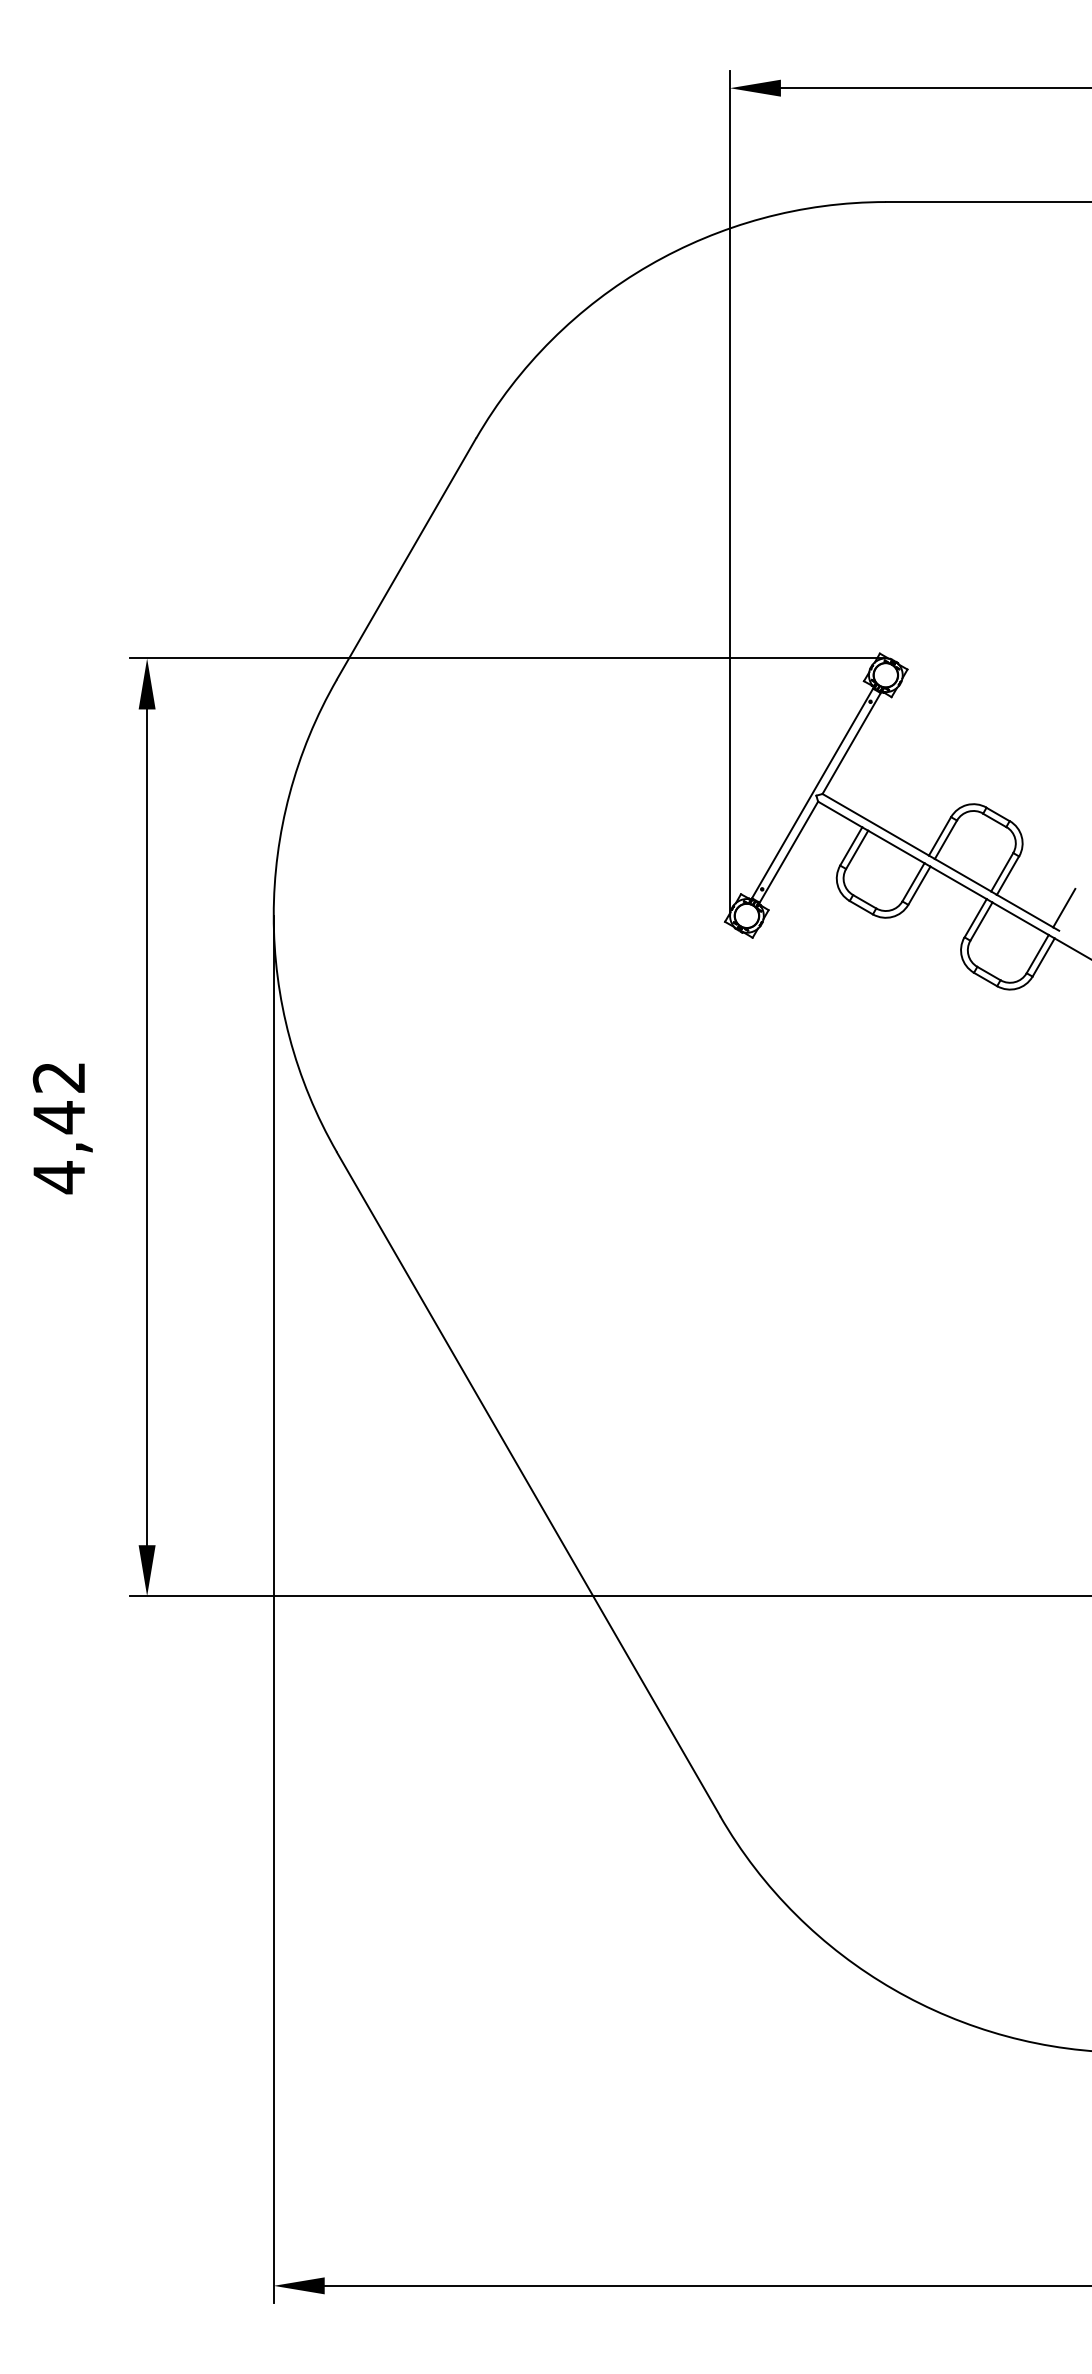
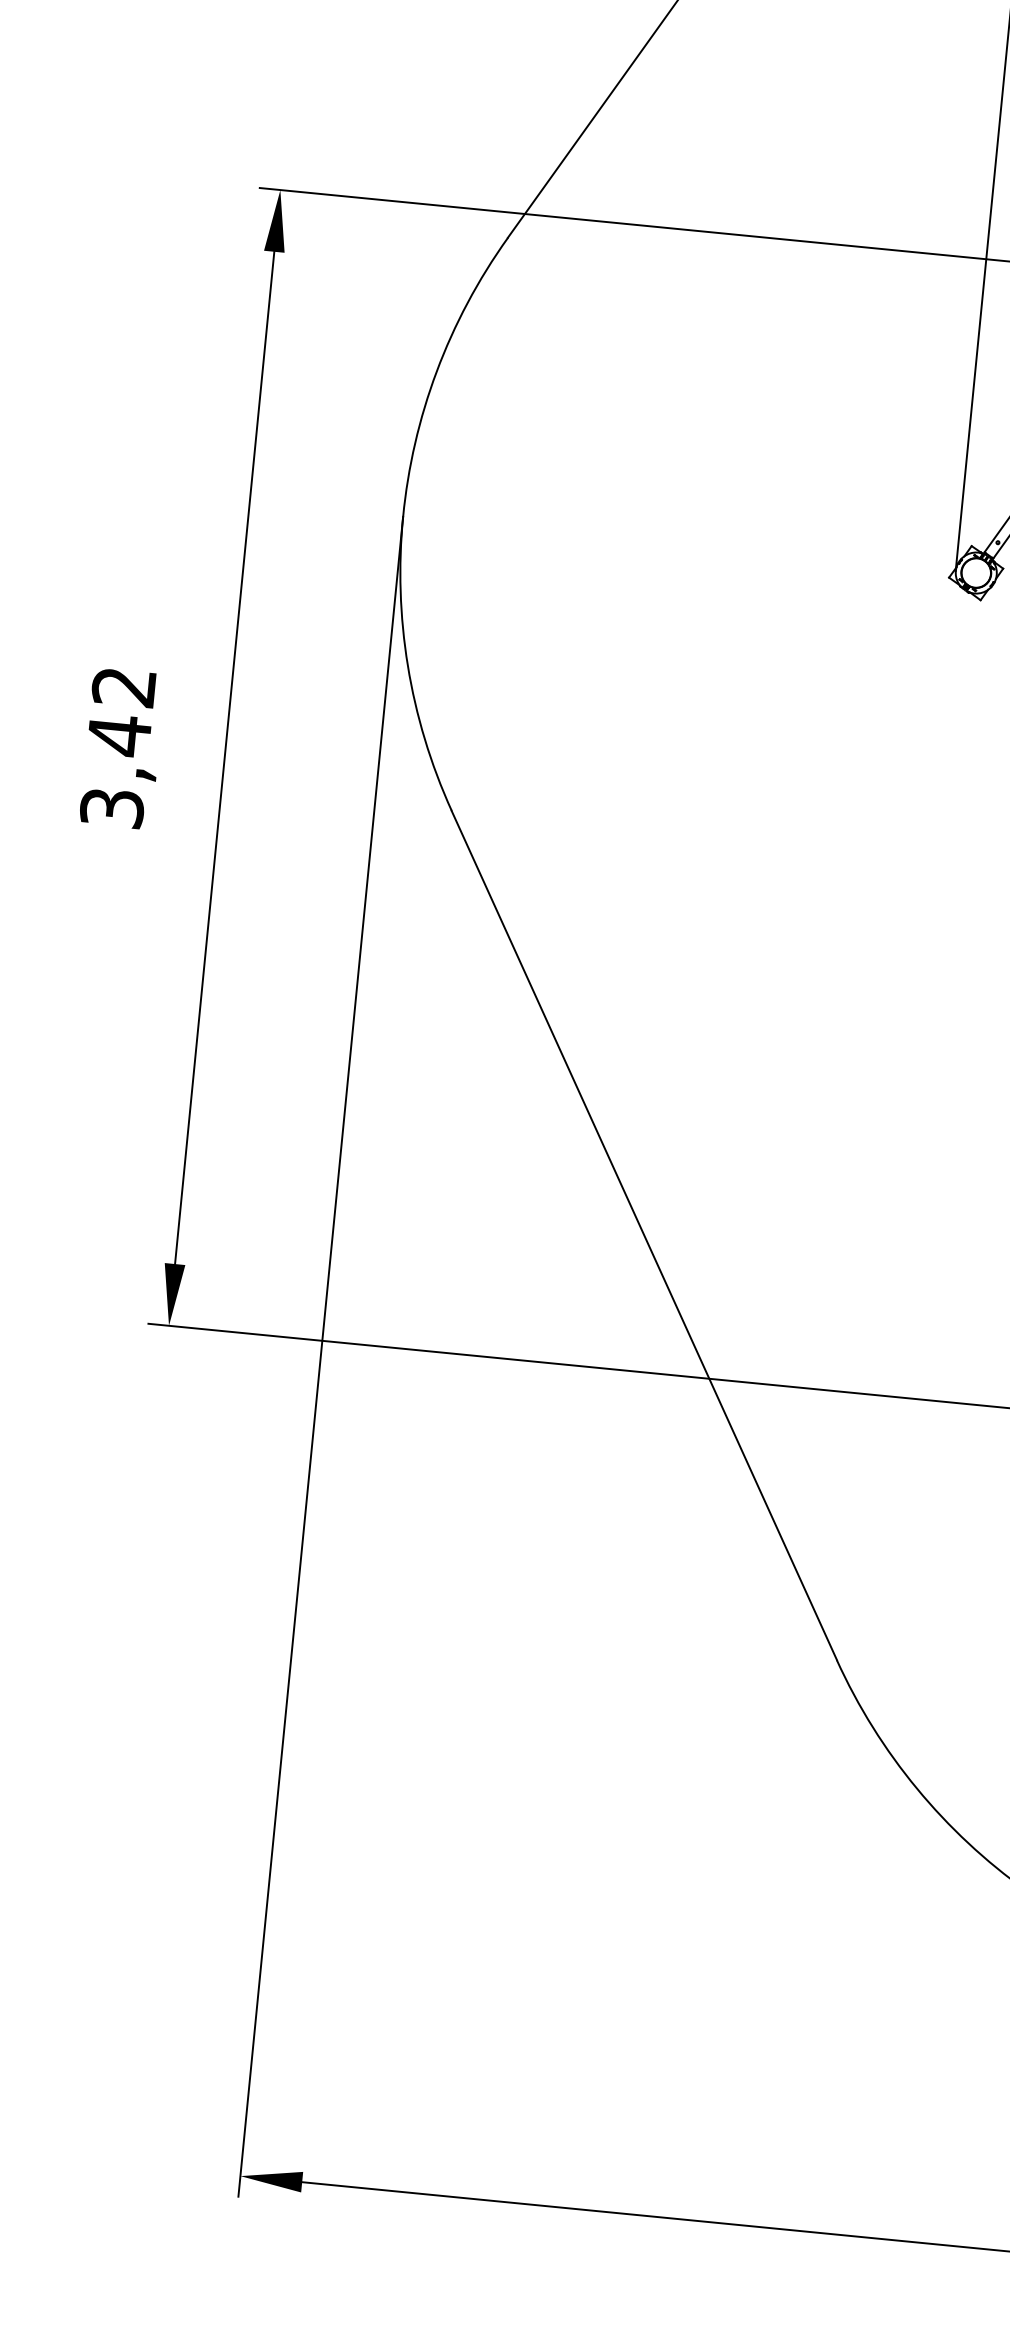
text: (58, 1177) -> (111, 808), 4,42 -> 3,42

